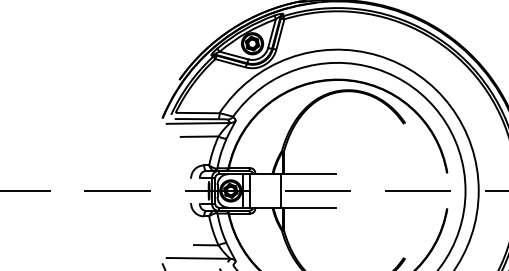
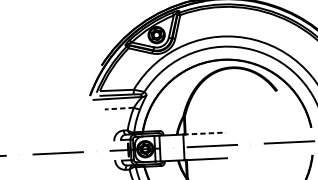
line: (199, 136) -> (119, 108), solid -> dashed
line: (308, 174) -> (204, 133), solid -> dashed

